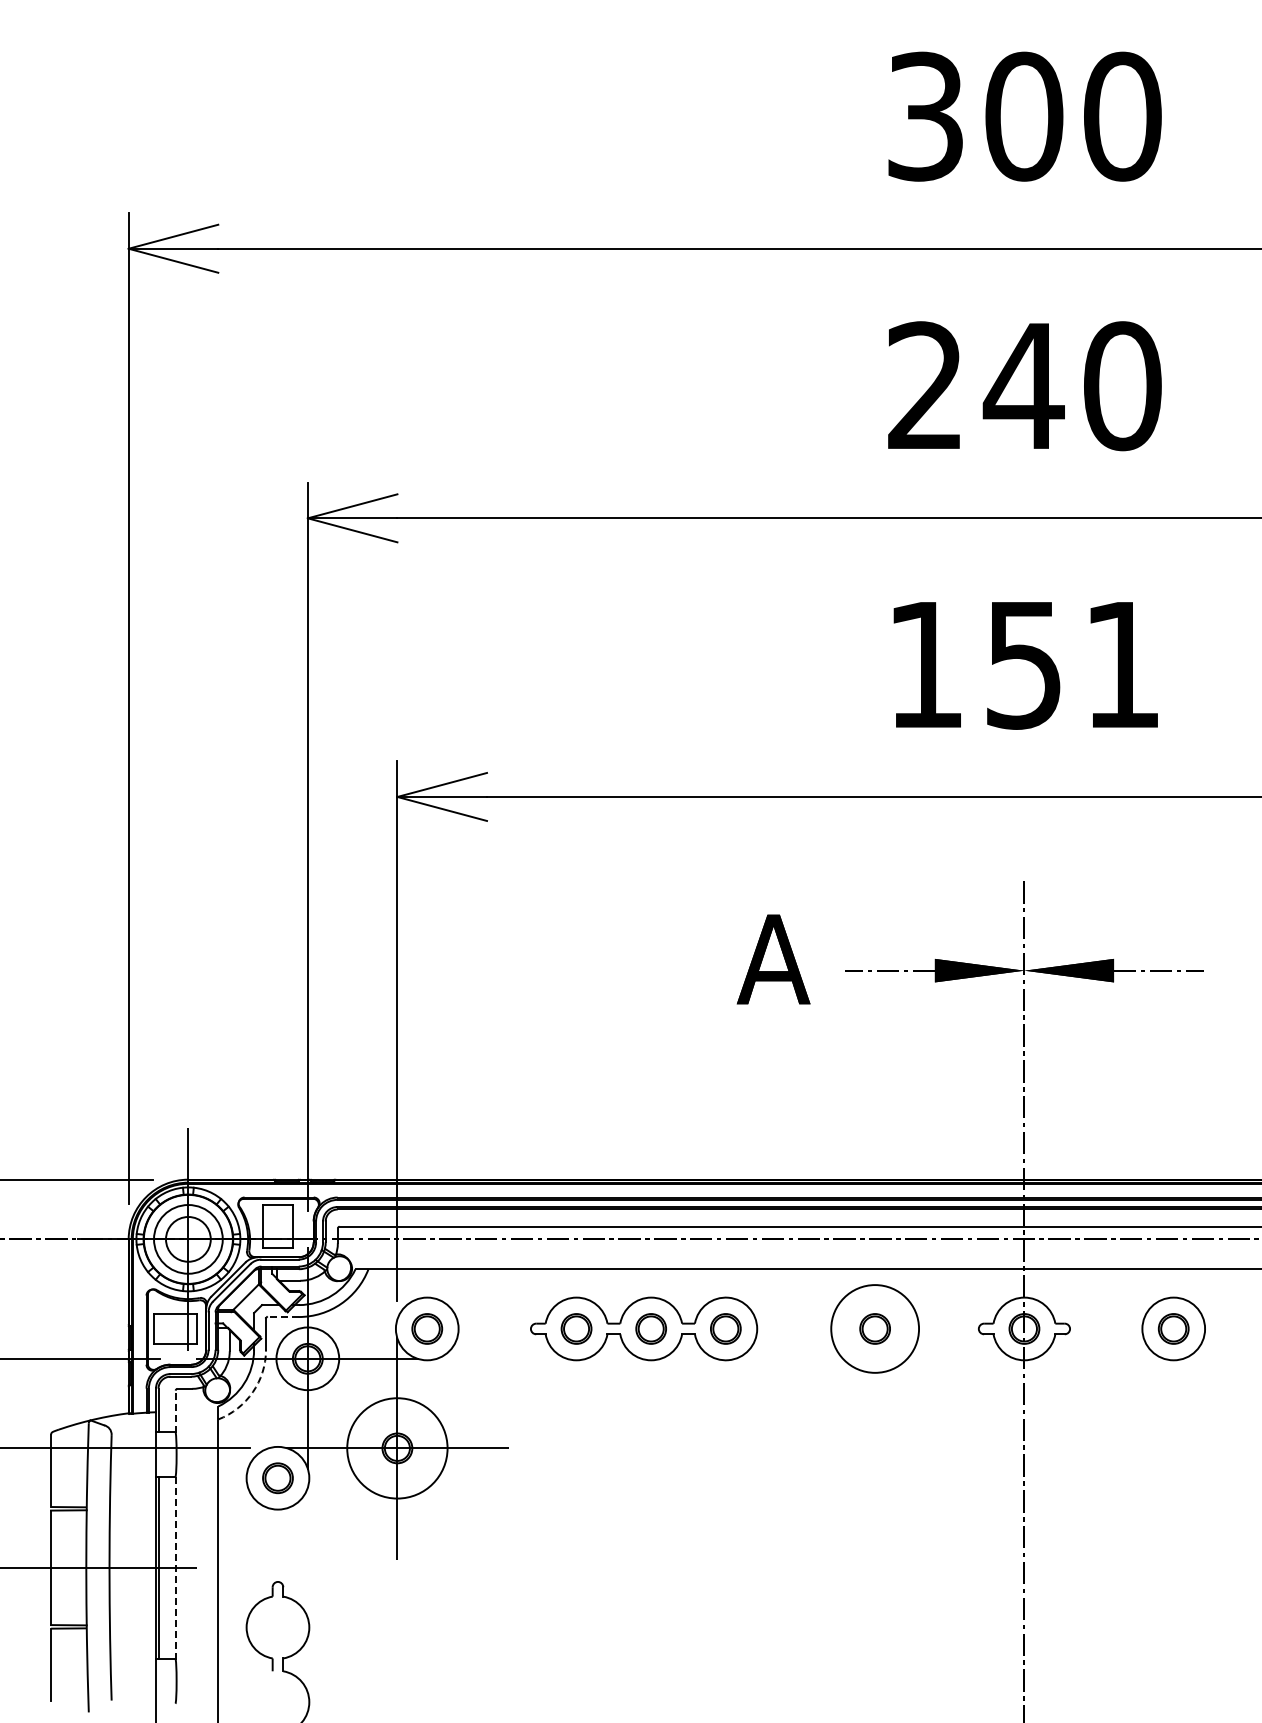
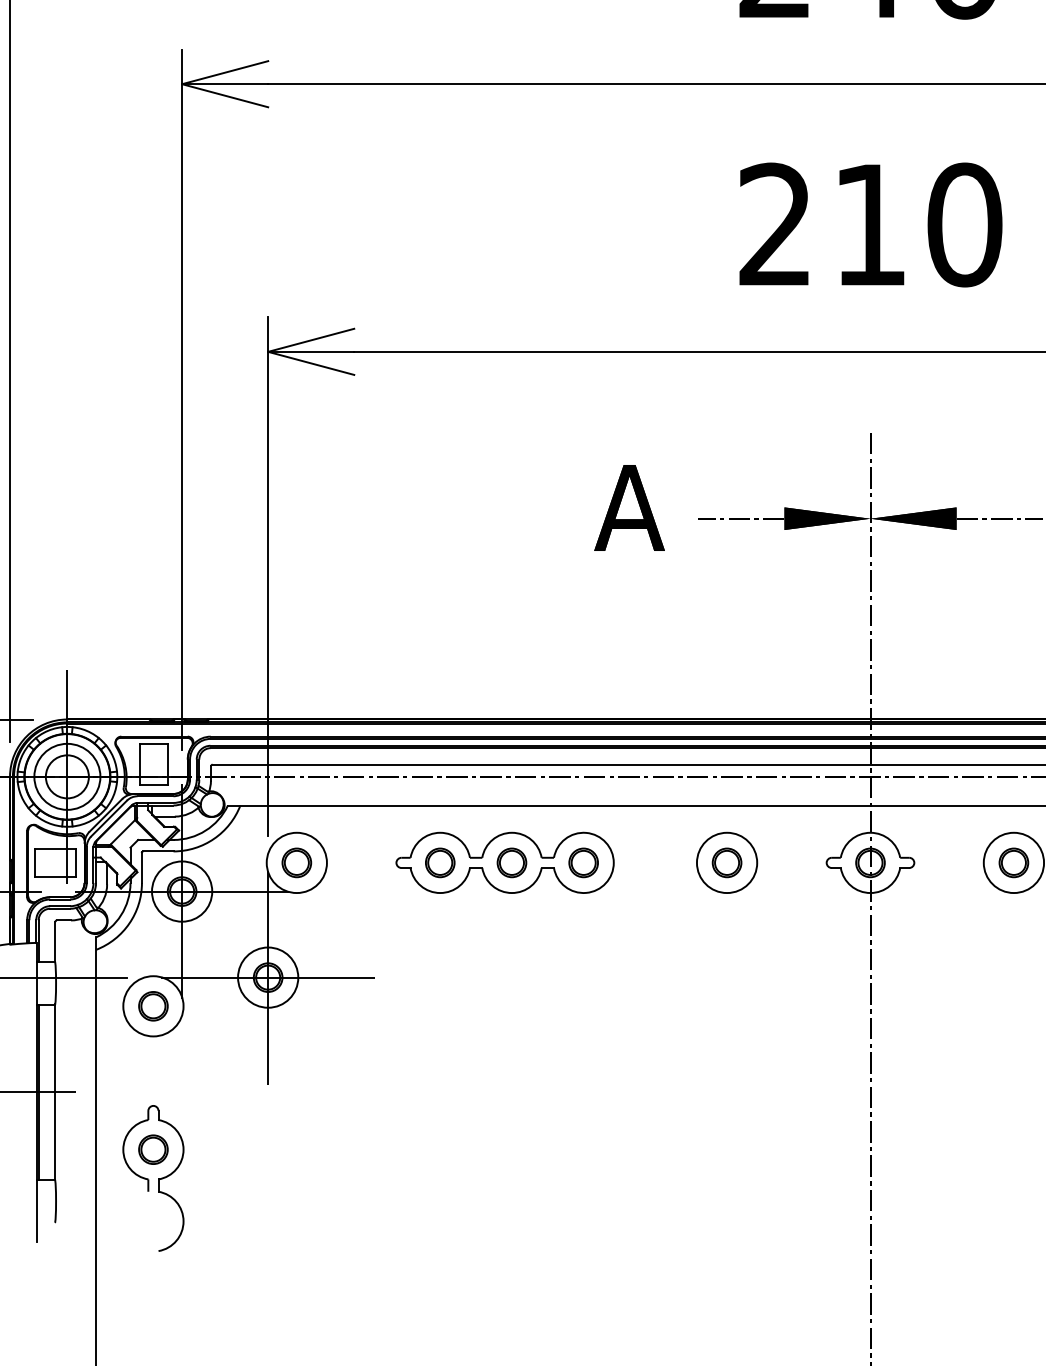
text: (1024, 664) -> (870, 224), 151 -> 210
line: (282, 1317) -> (157, 851), dashed -> solid
circle: (874, 1328) -> (726, 862), size x0.71
arc: (252, 1392) -> (128, 923), dashed -> solid
line: (175, 1411) -> (55, 942), dashed -> solid
circle: (397, 1448) -> (268, 977), size x0.62
line: (175, 1567) -> (55, 1092), dashed -> solid
part: (277, 1627) -> (152, 1149), added

